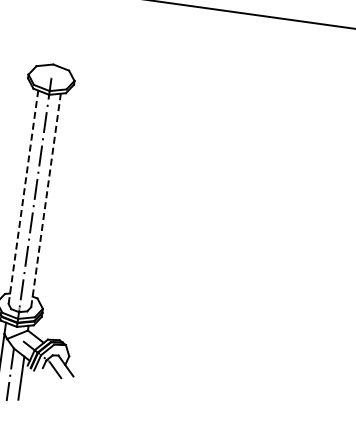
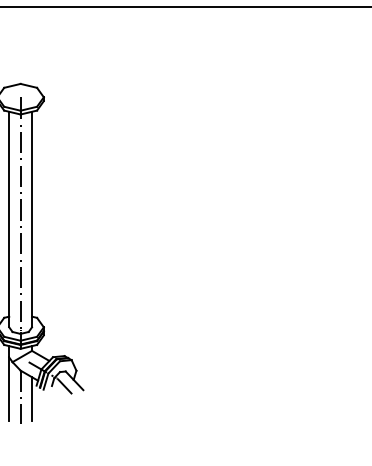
line: (23, 197) -> (9, 219), dashed -> solid
line: (46, 200) -> (32, 219), dashed -> solid

